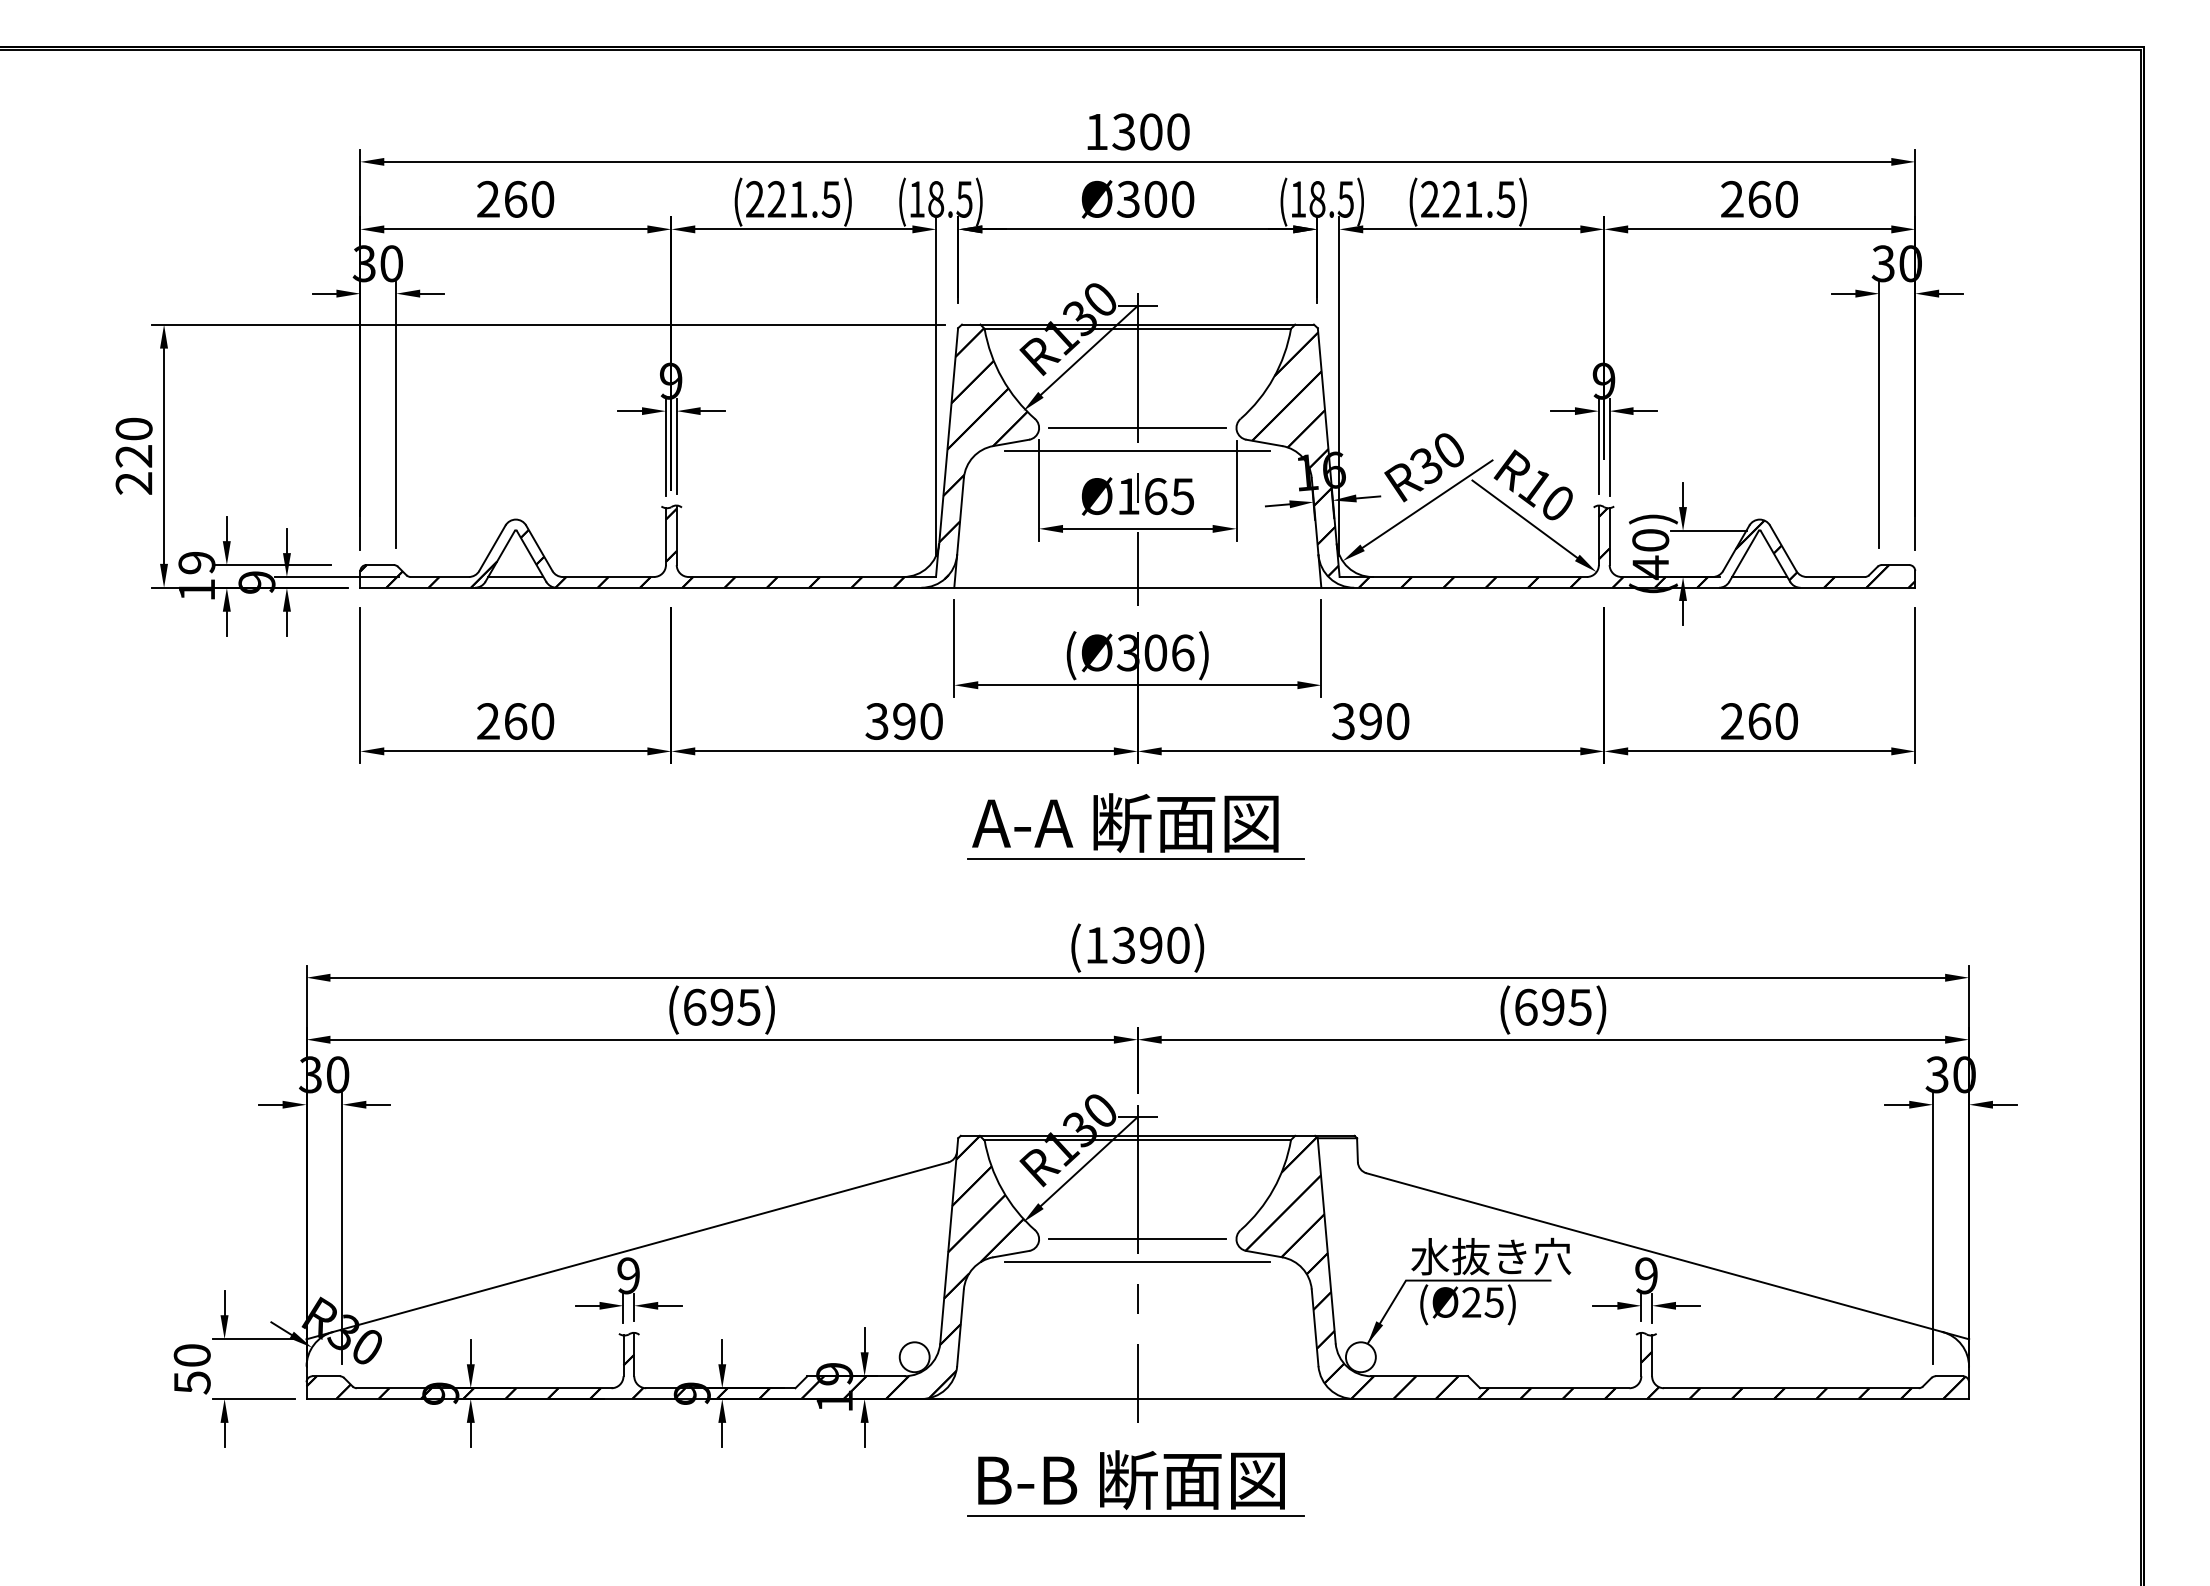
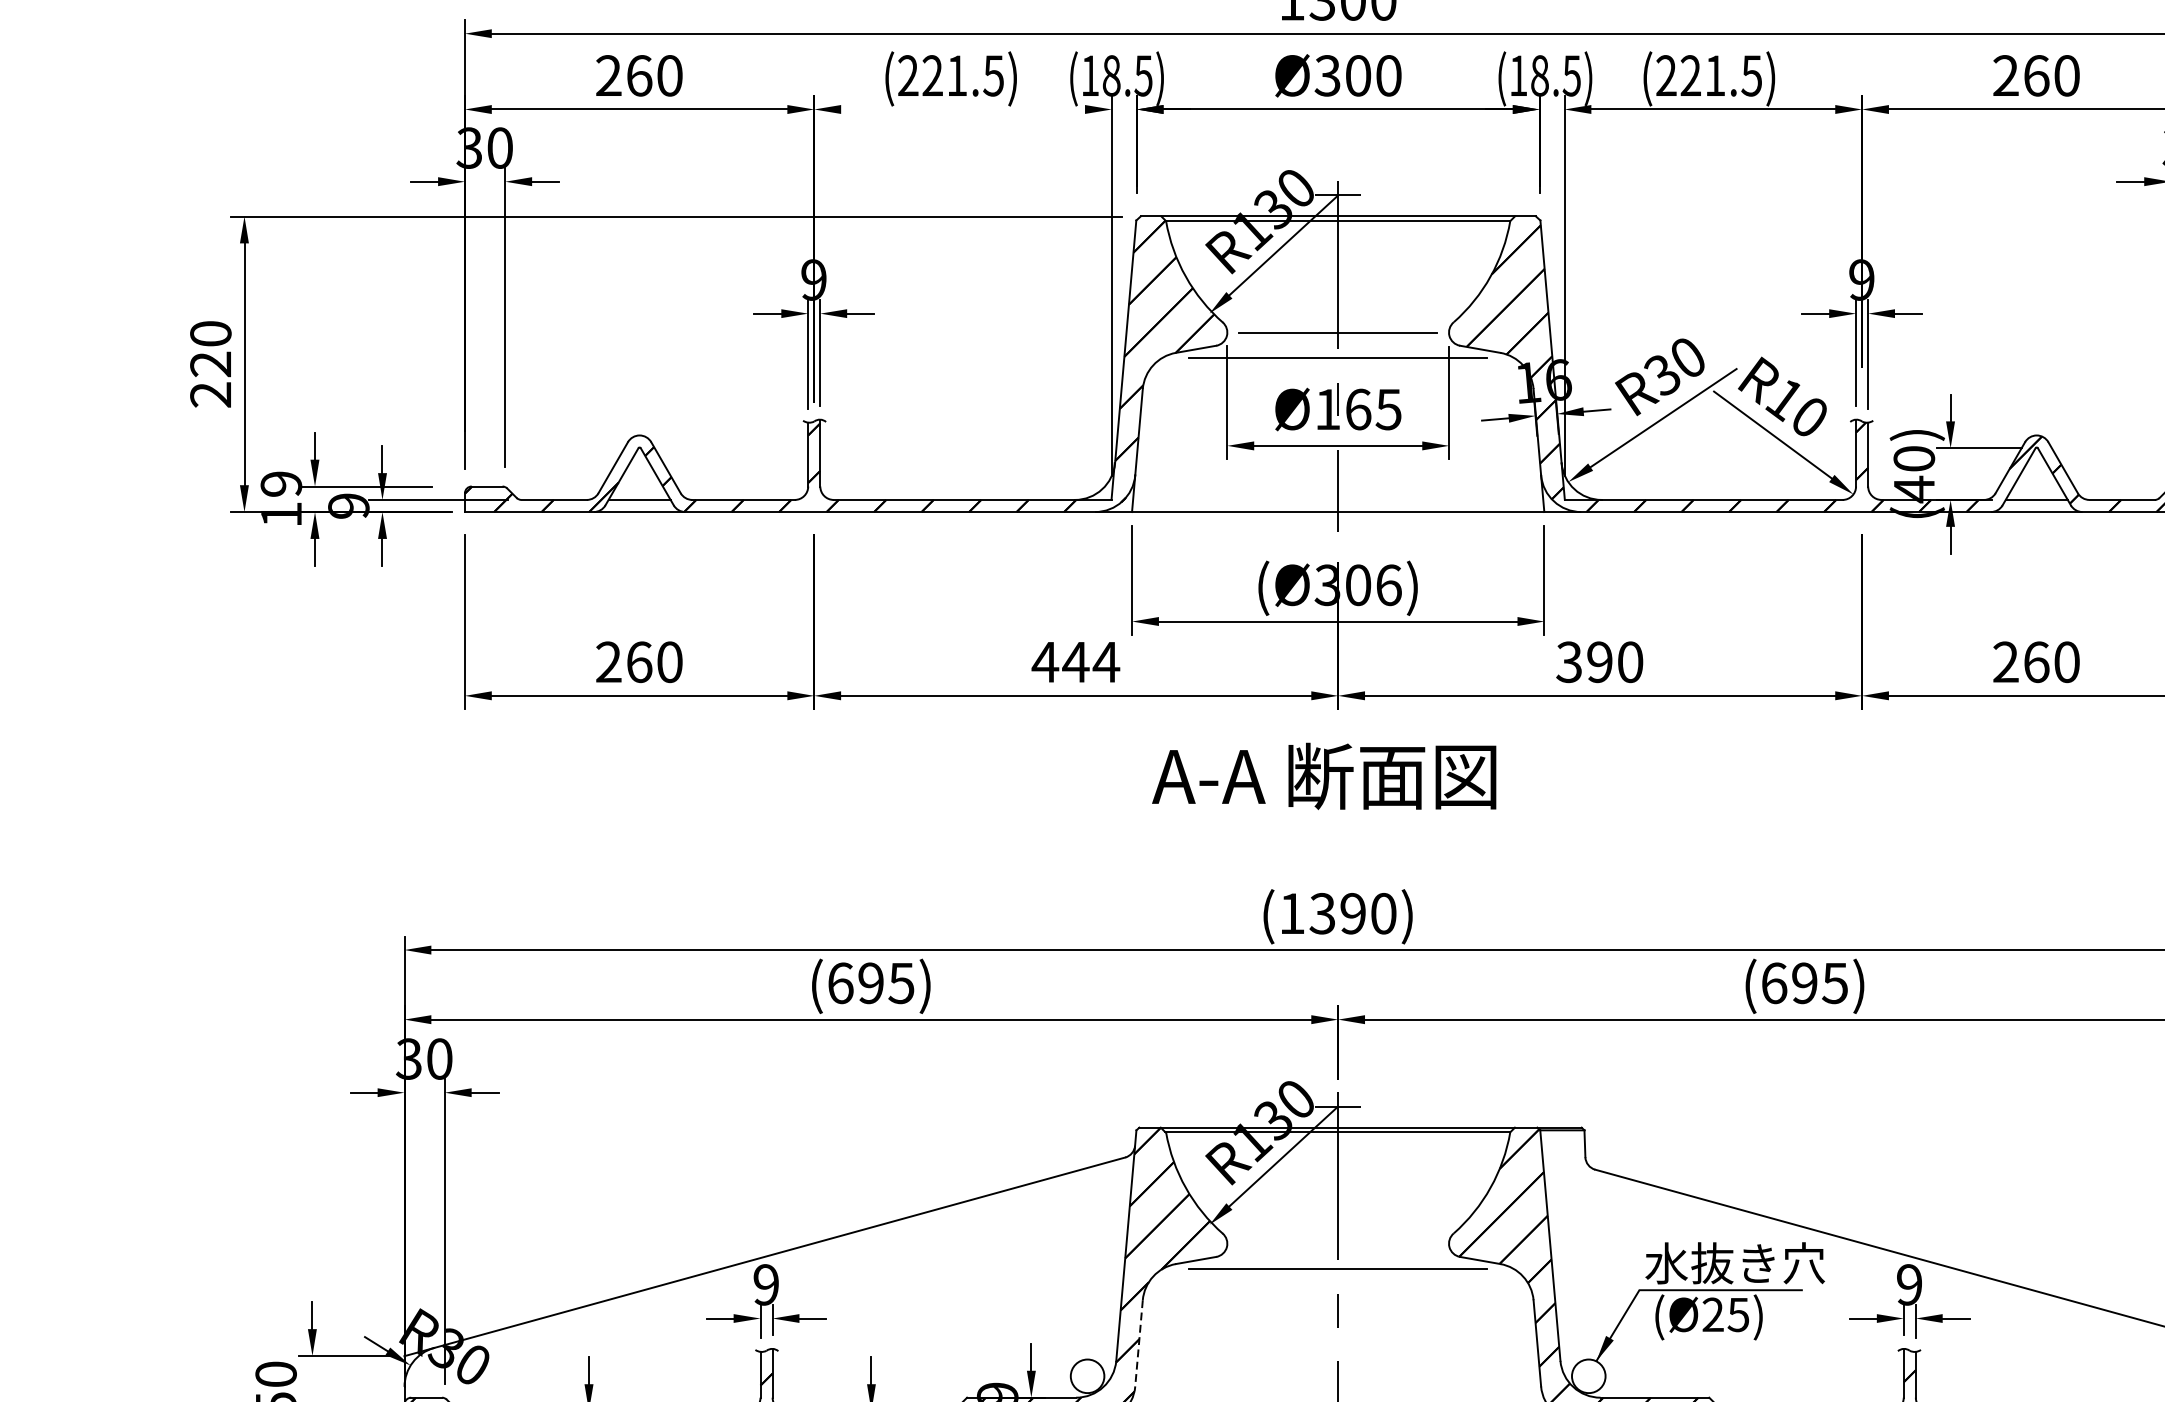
line: (803, 229) -> (962, 109), removed
text: (903, 721) -> (1075, 662), 390 -> 444
line: (1136, 858) -> (1336, 816), removed
line: (1137, 1239) -> (1337, 1244), removed
line: (960, 1327) -> (1139, 1342), solid -> dashed

